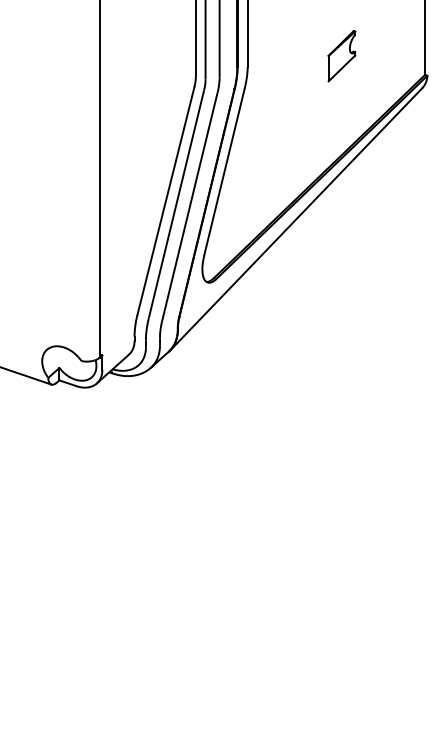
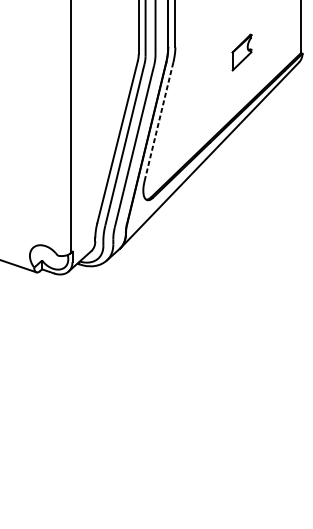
part: (341, 56) -> (241, 52), moved
line: (224, 172) -> (158, 122), solid -> dashed

